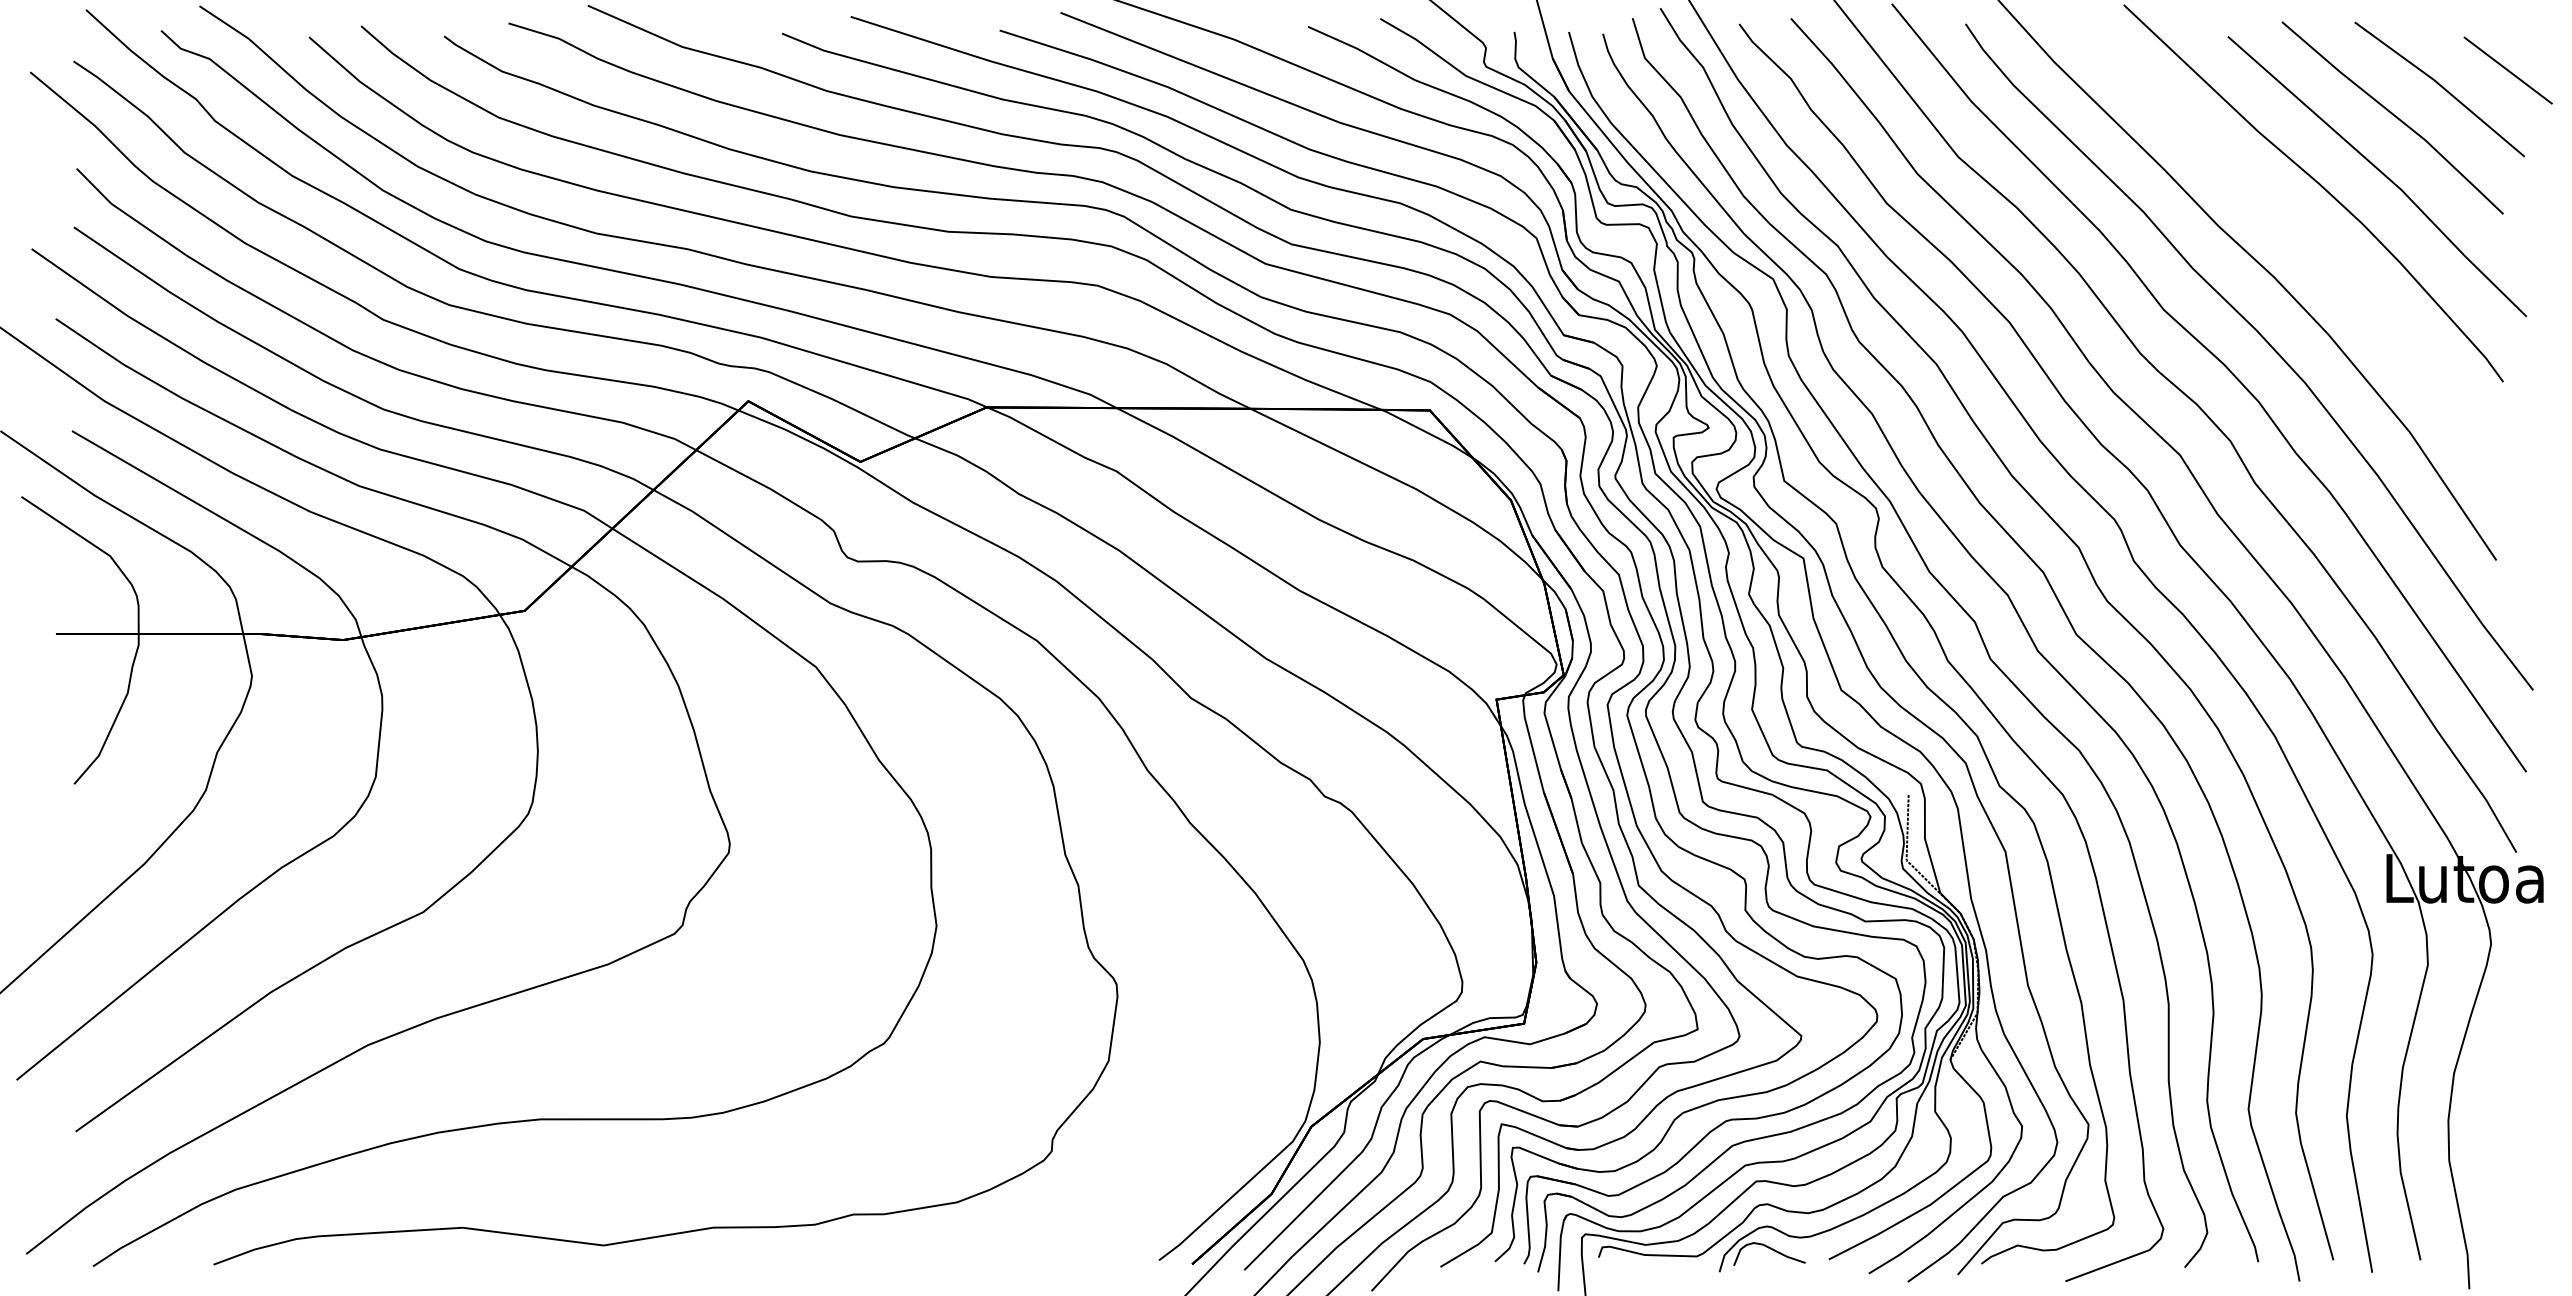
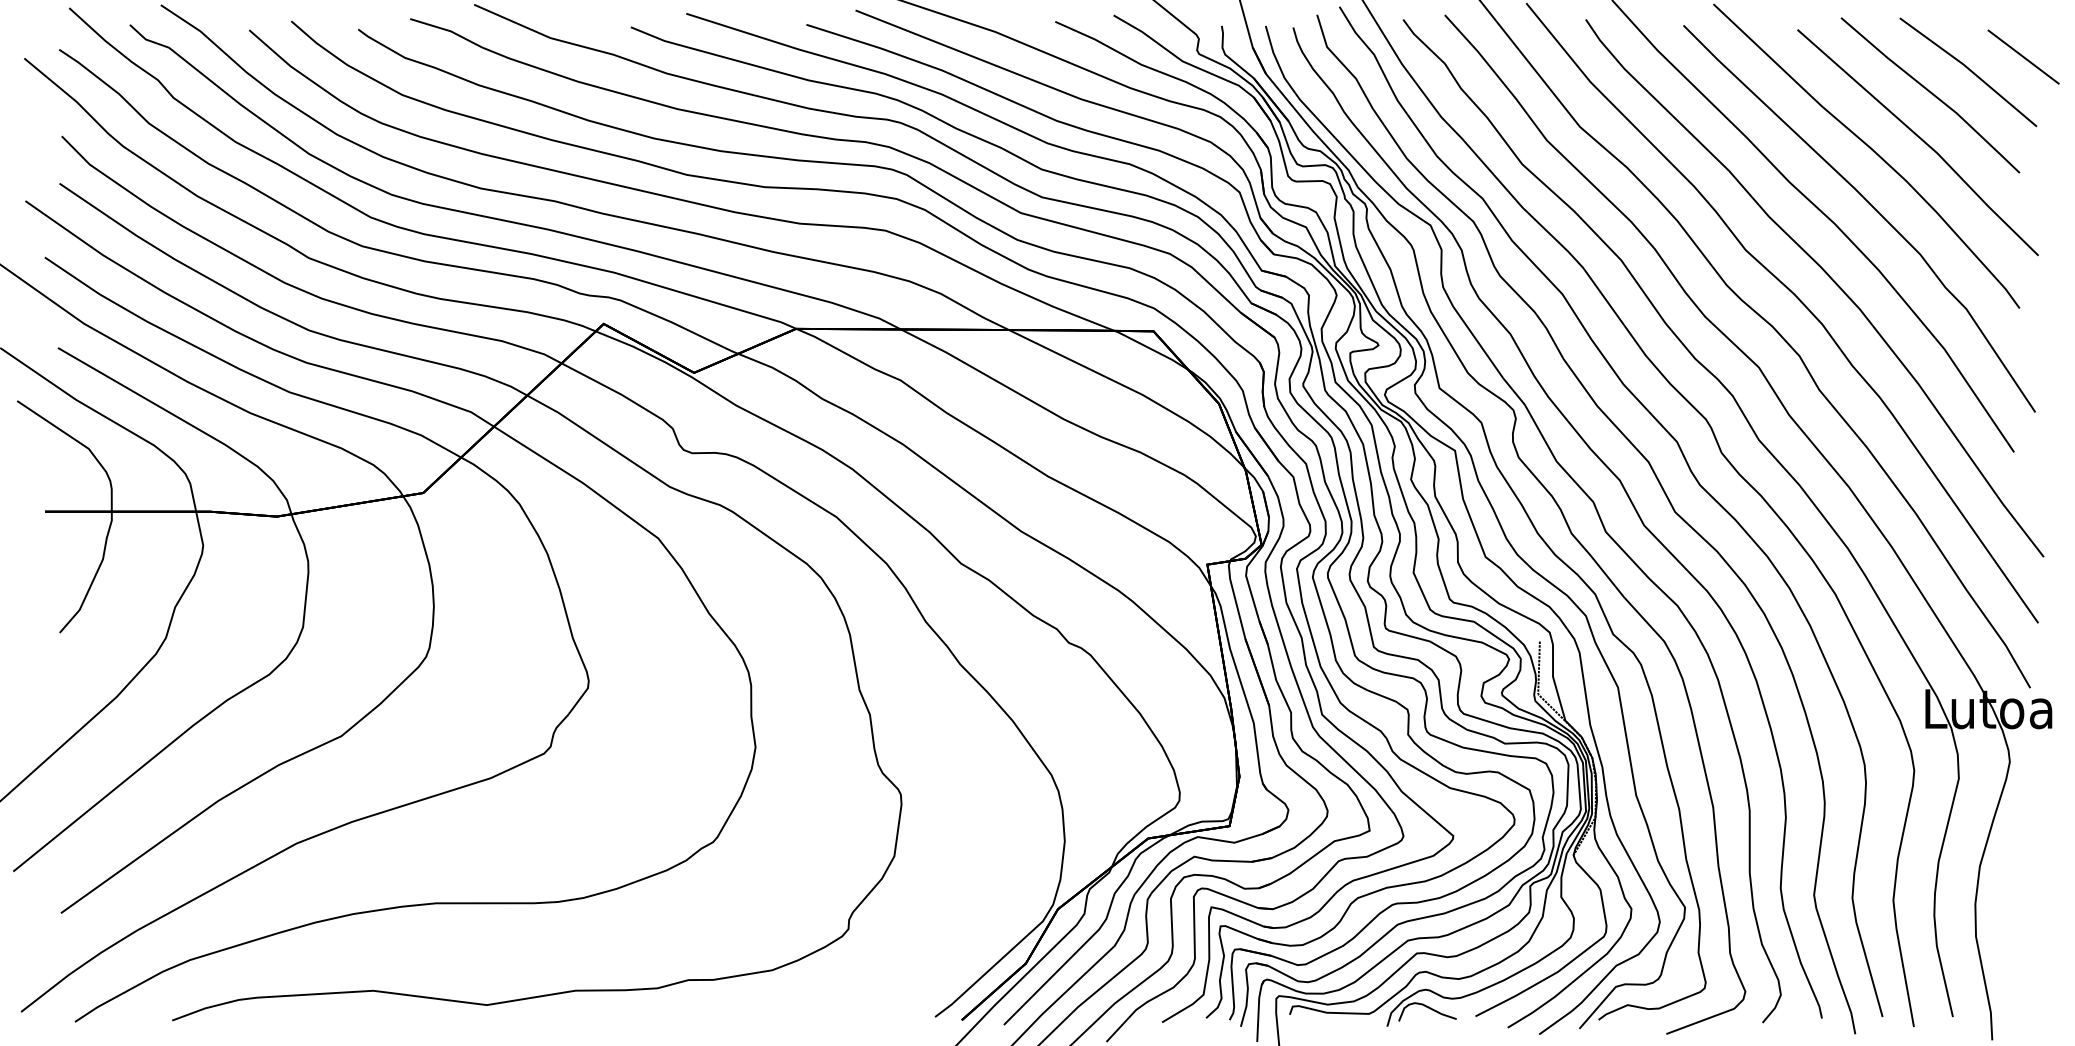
part: (2319, 255) -> (1871, 206), added

